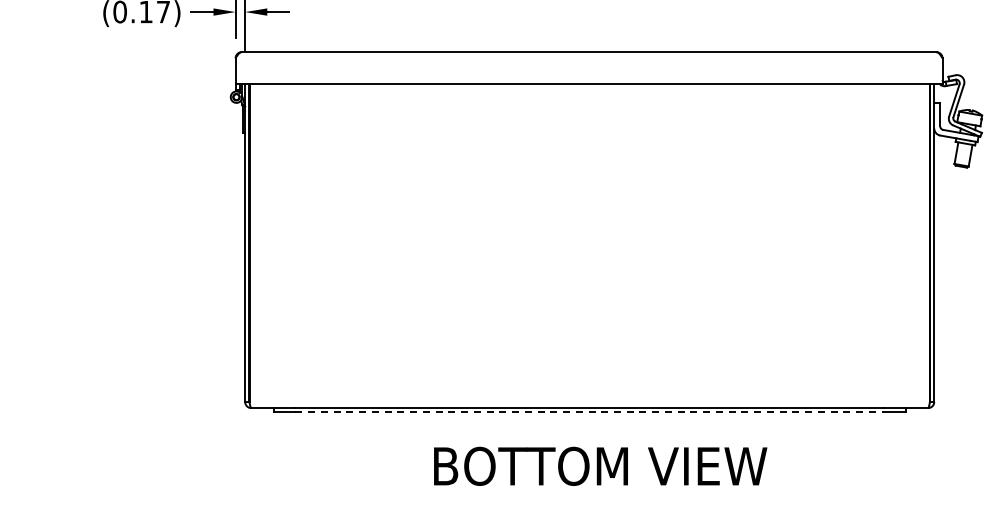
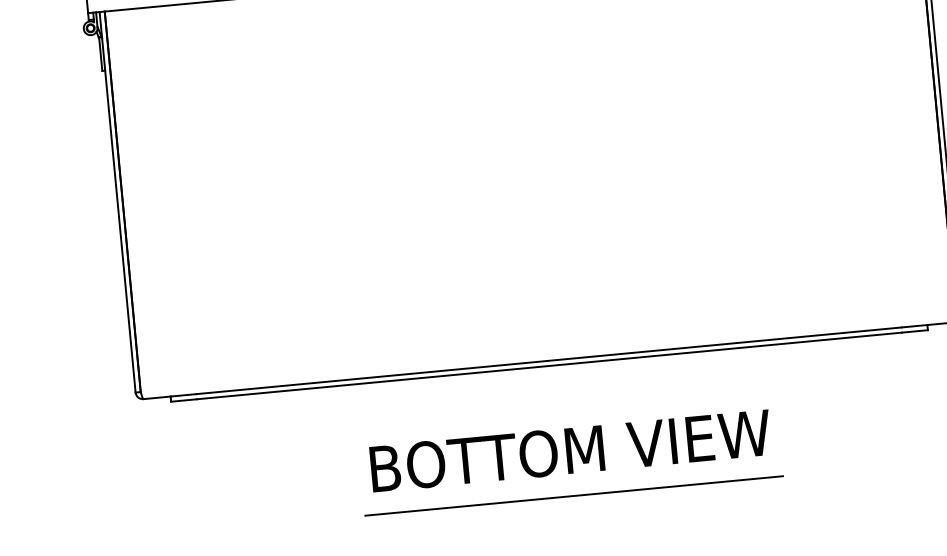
line: (590, 412) -> (550, 365), dashed -> solid
text: (600, 465) -> (570, 449), moved
line: (599, 521) -> (573, 495), added

